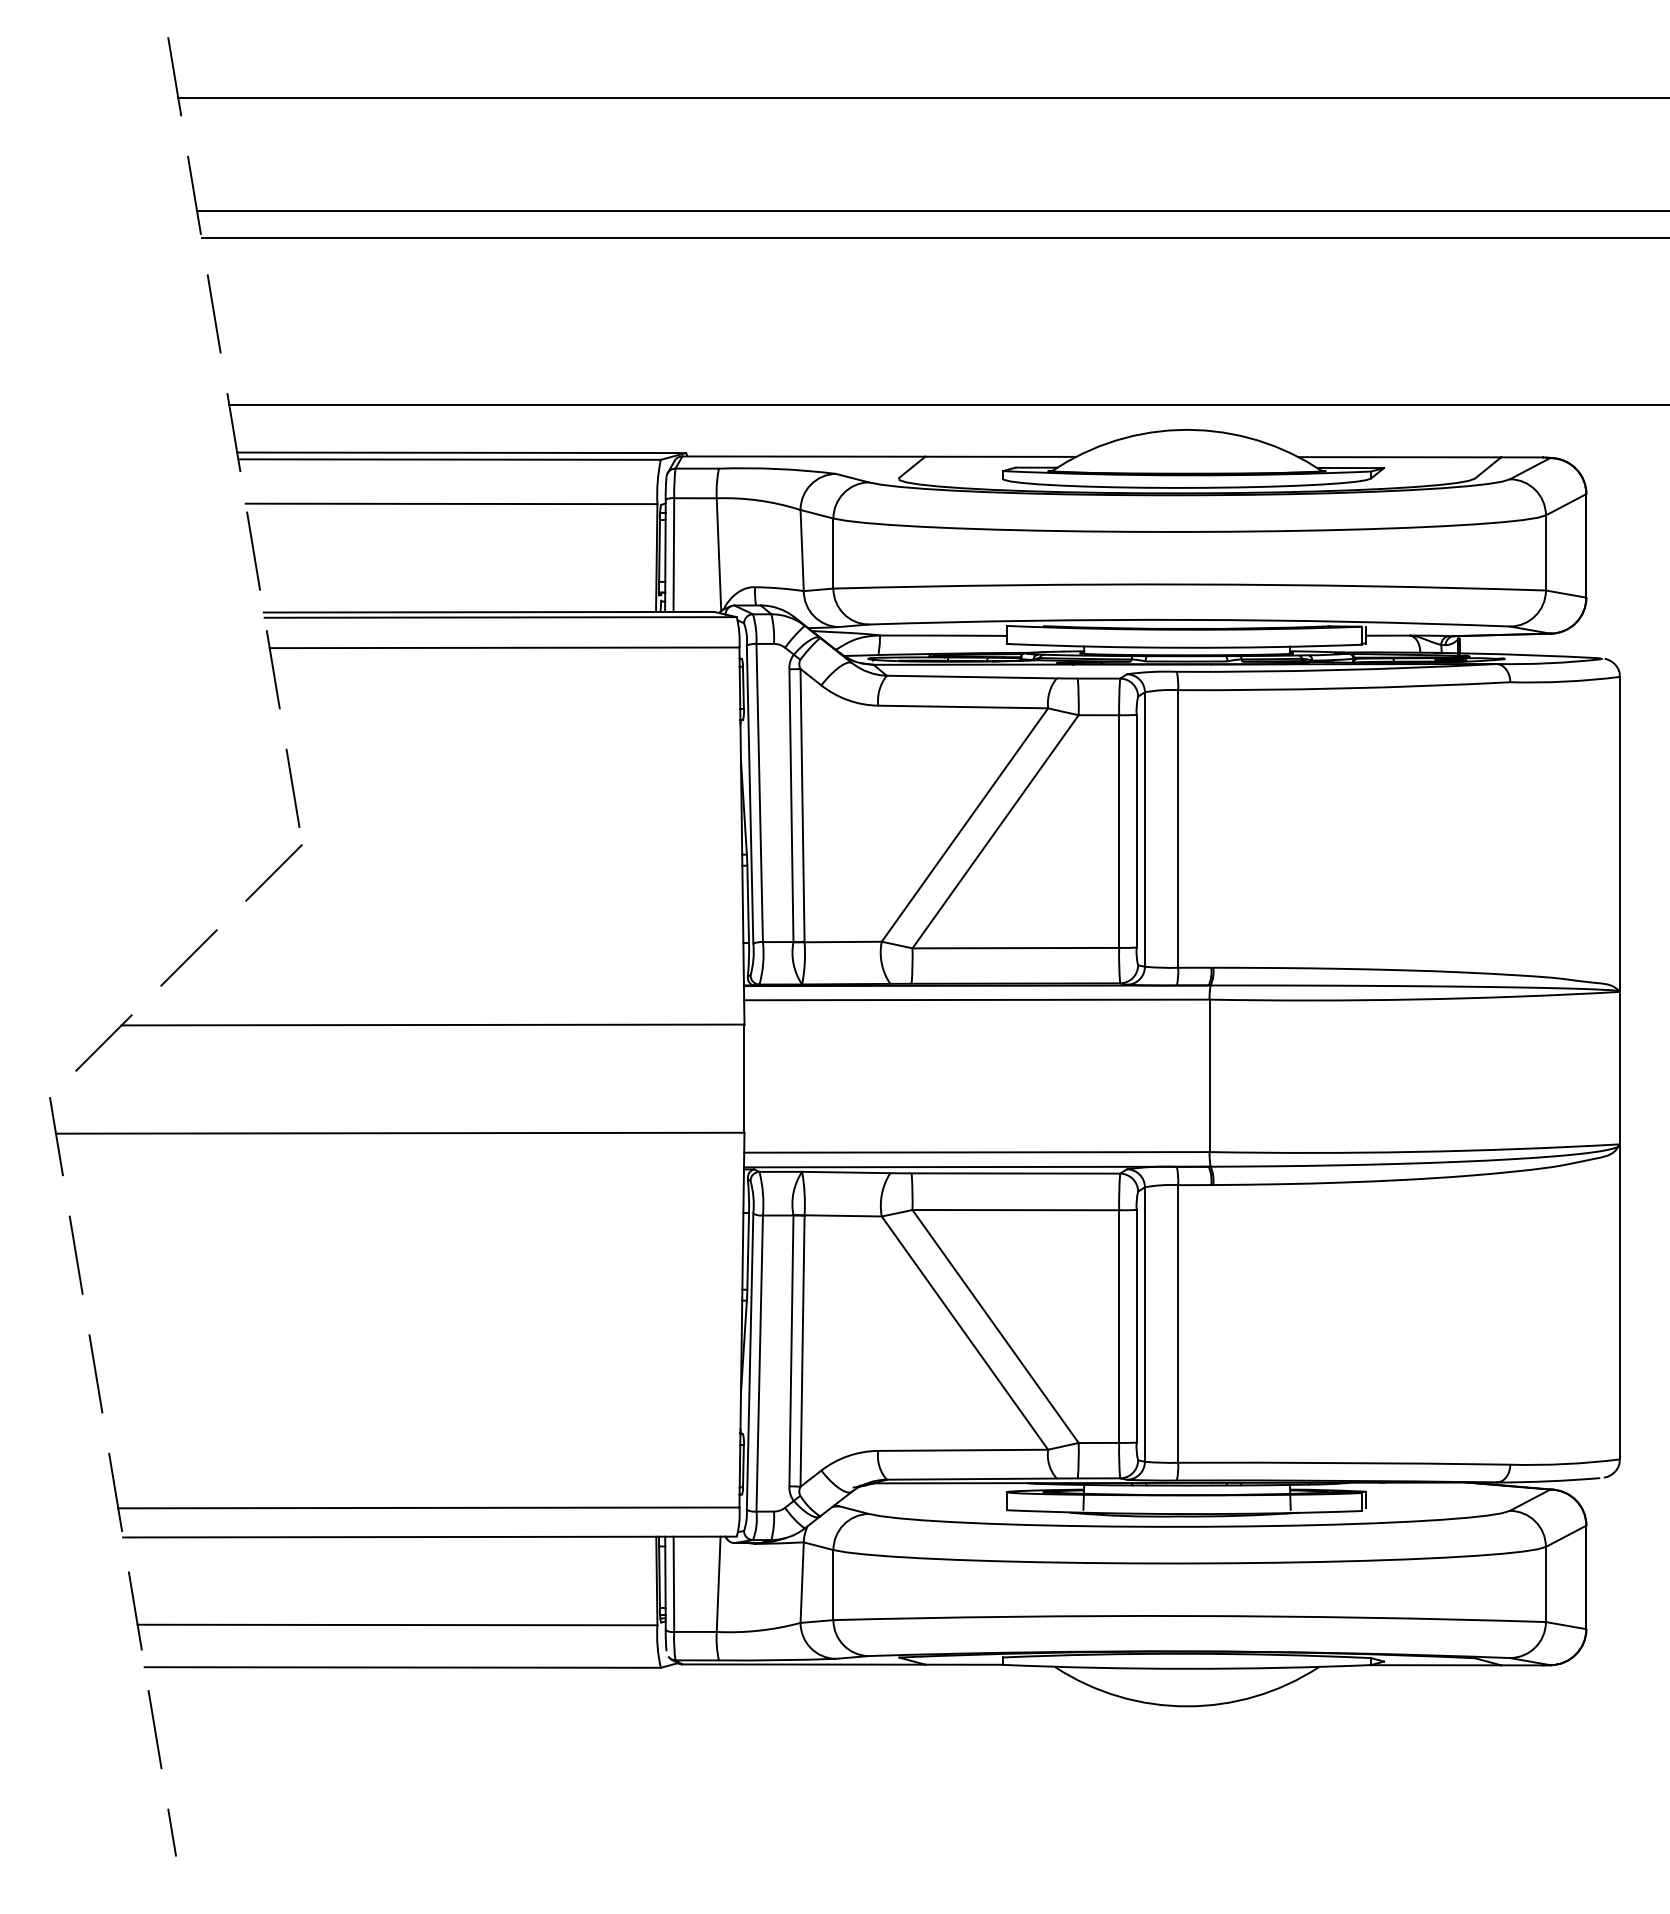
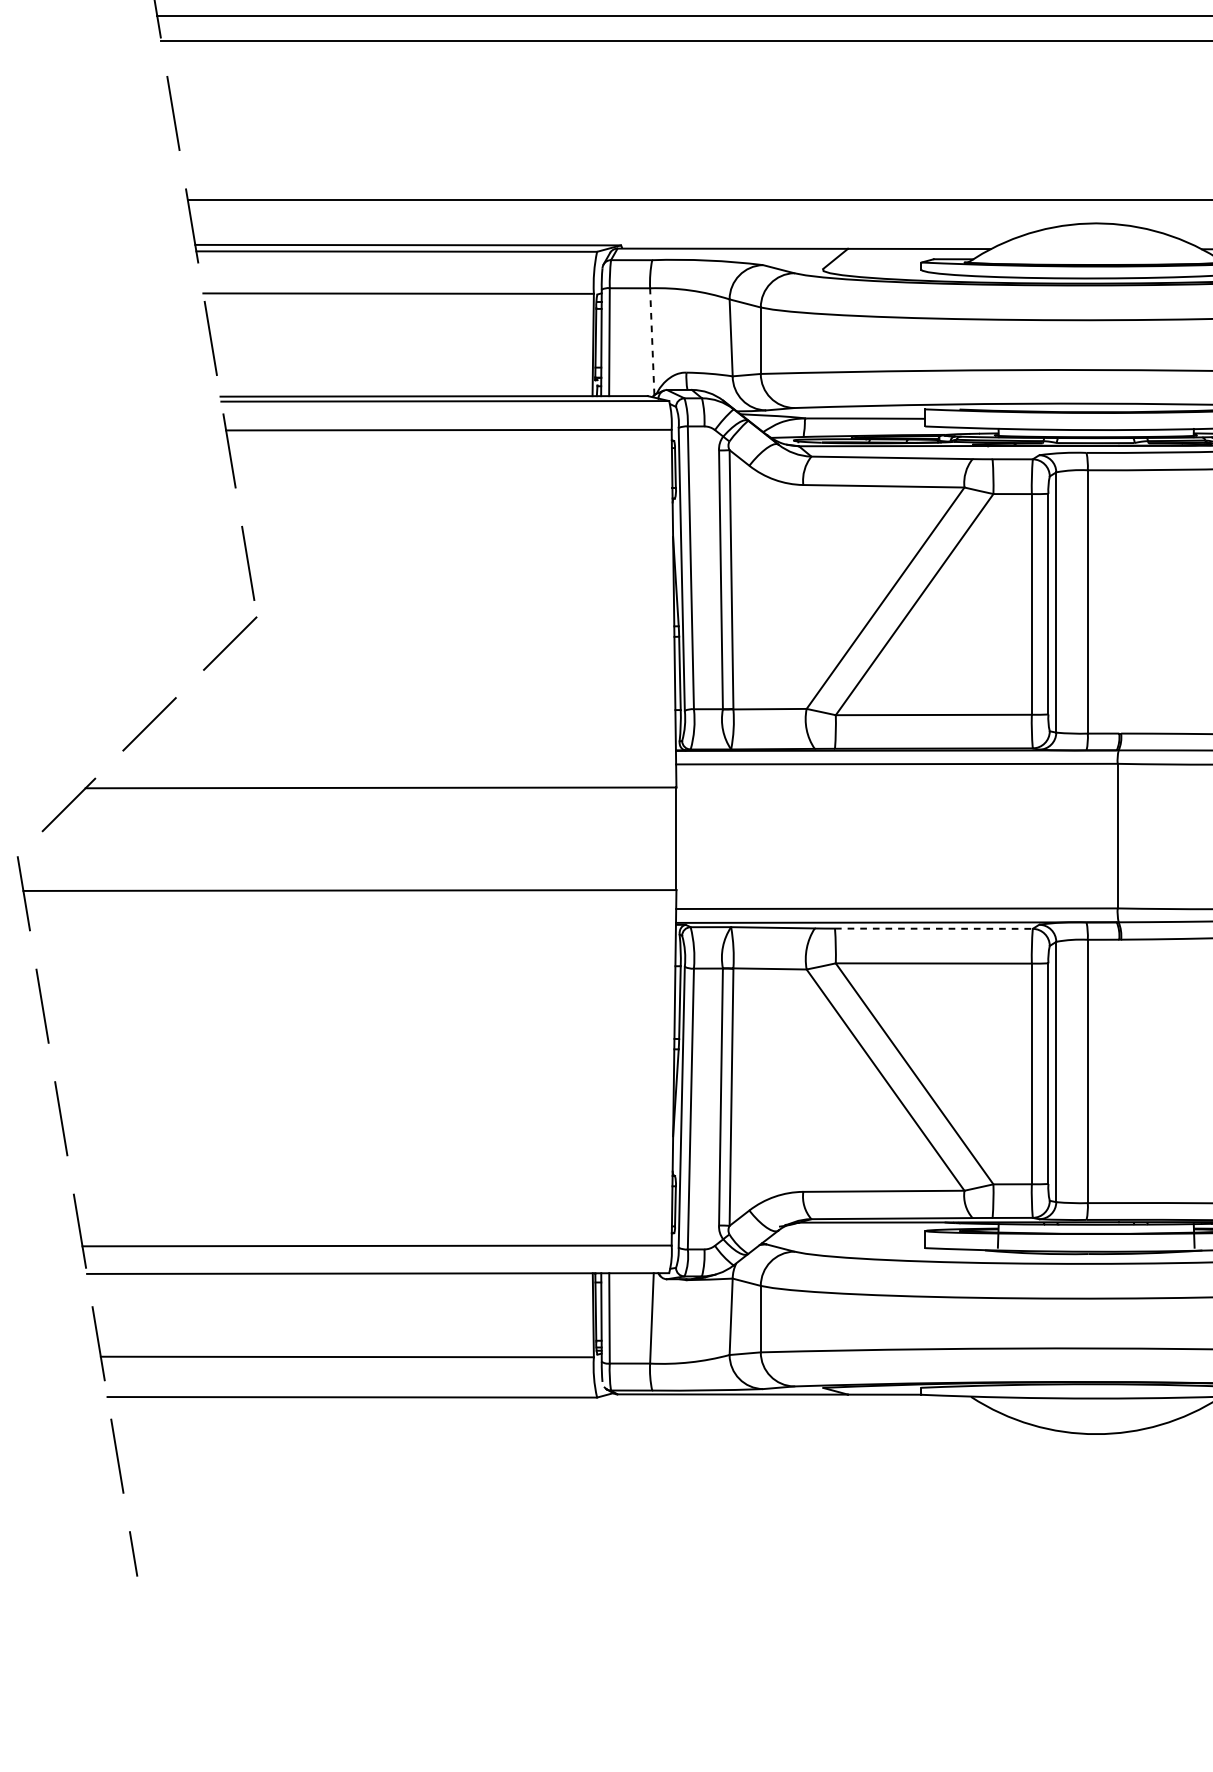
line: (718, 554) -> (651, 341), solid -> dashed
line: (1016, 1173) -> (934, 928), solid -> dashed

